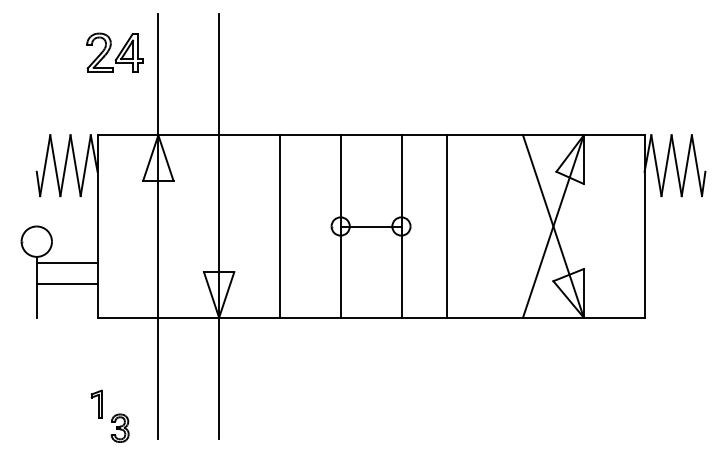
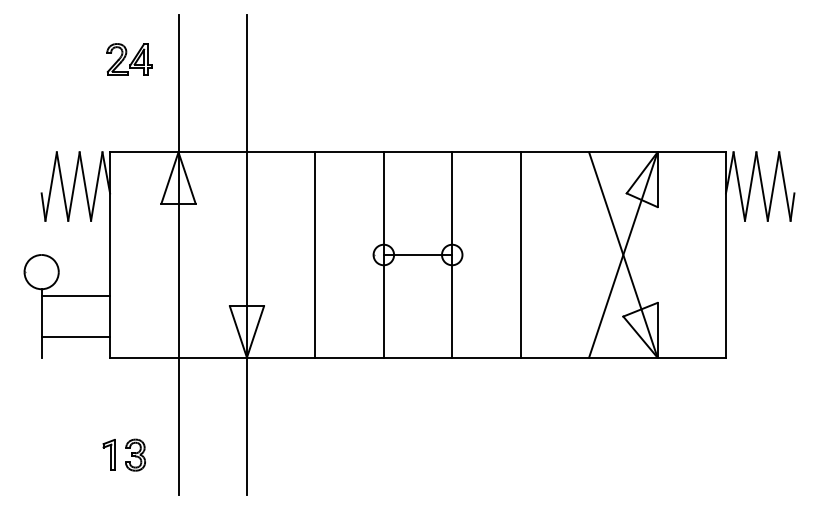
part: (114, 52) -> (129, 59), size x0.71
line: (446, 226) -> (520, 254), moved
line: (66, 284) -> (75, 337), moved
part: (120, 427) -> (135, 454), moved

